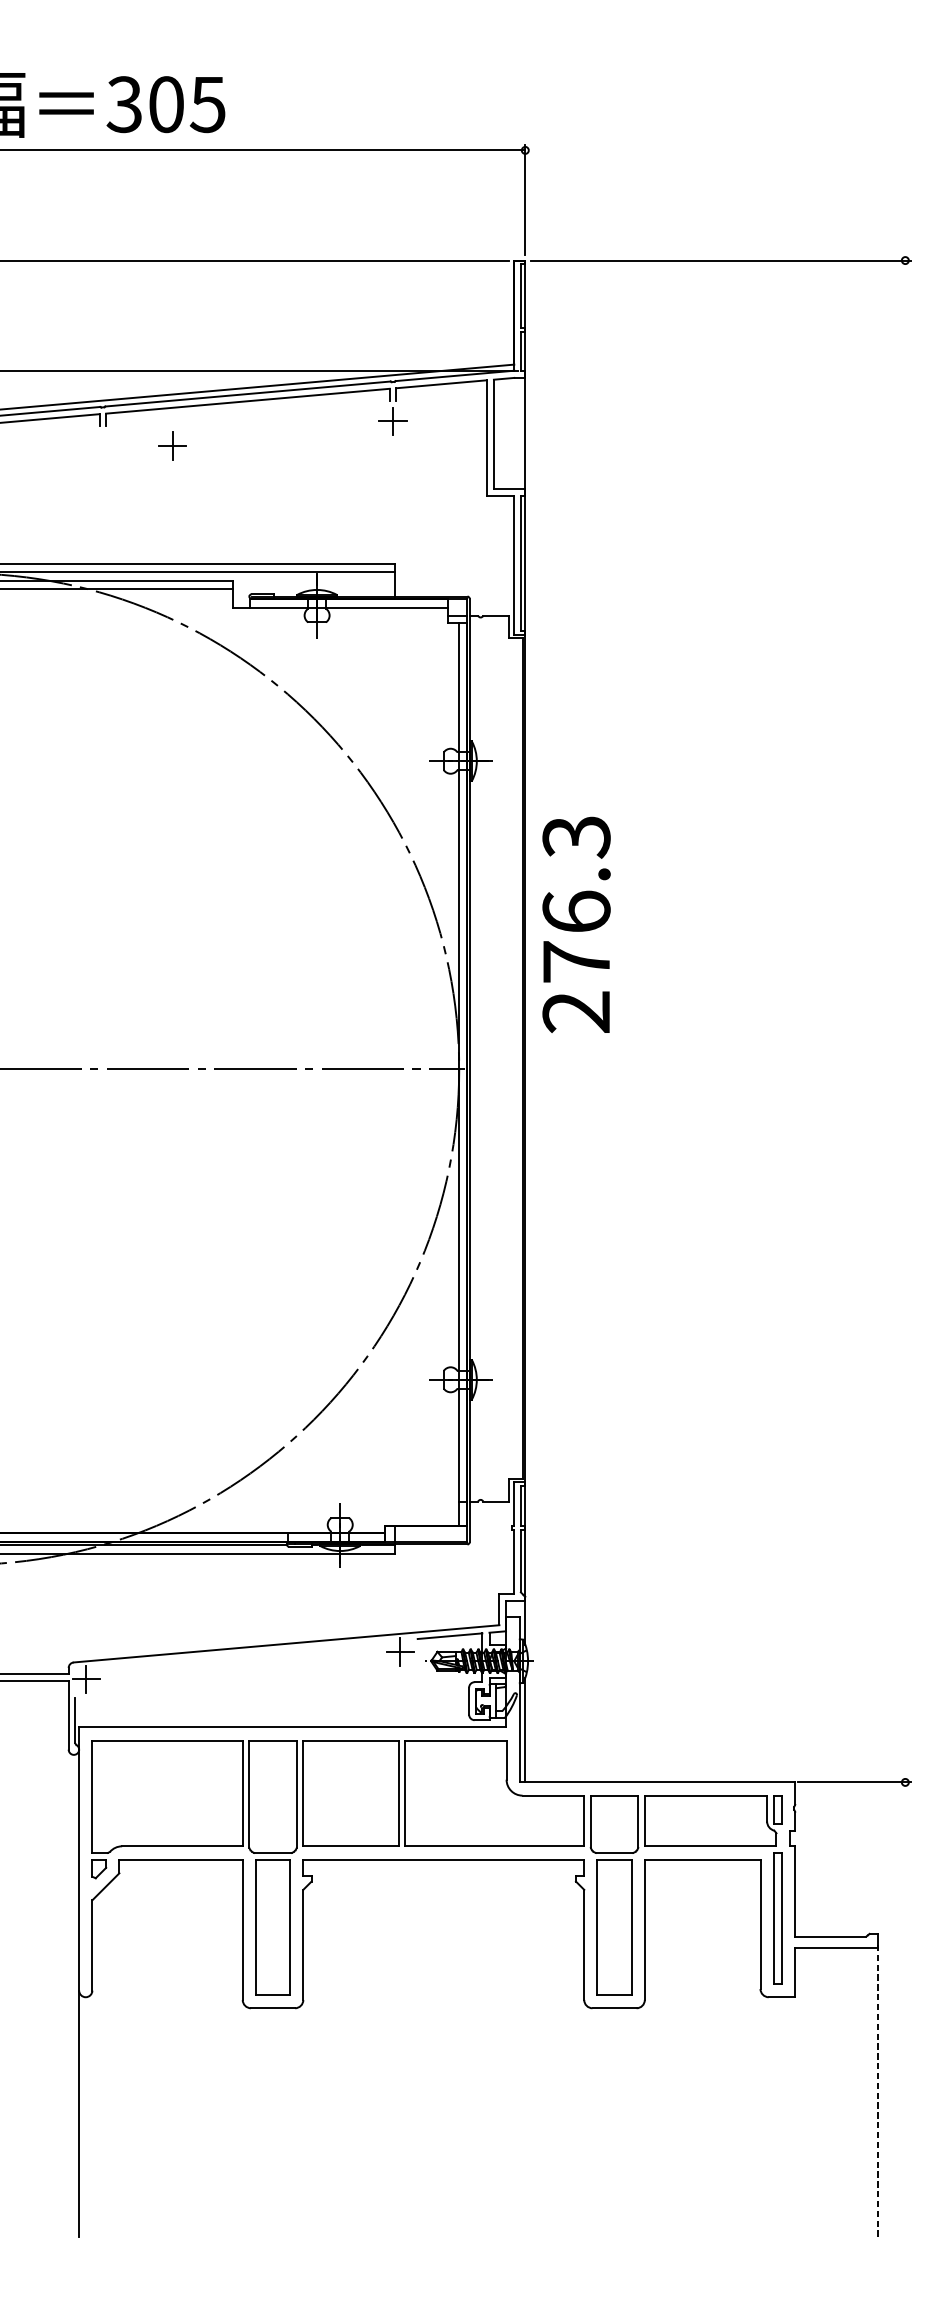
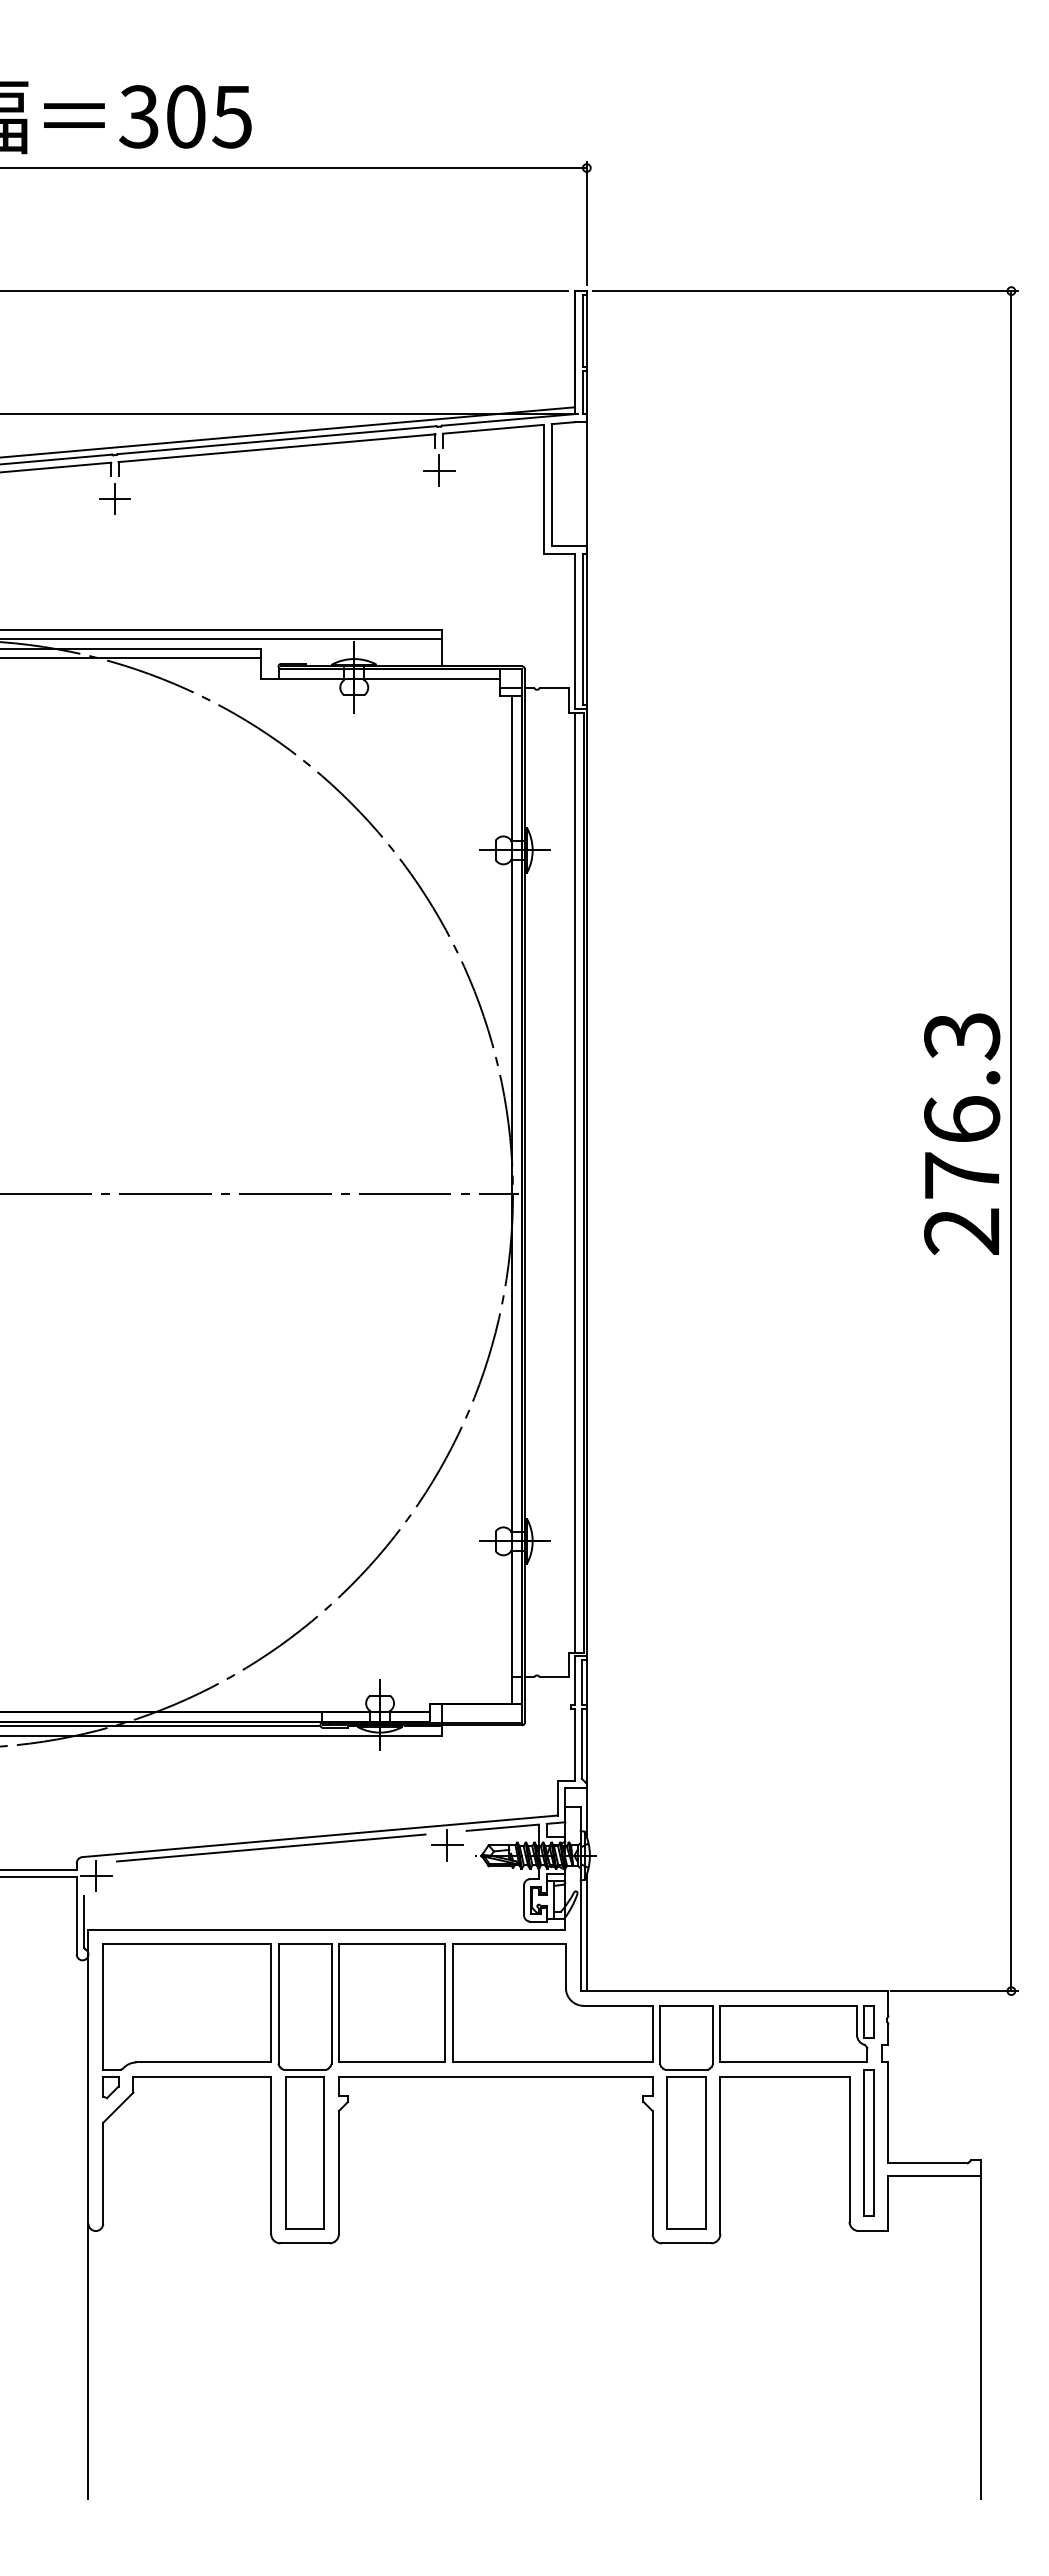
part: (172, 445) -> (114, 498), moved
text: (576, 925) -> (962, 1134), moved
line: (905, 1021) -> (1011, 1141), added
line: (514, 1058) -> (574, 1182), added
line: (243, 1653) -> (271, 1847), added
line: (877, 2091) -> (980, 2336), dashed -> solid

